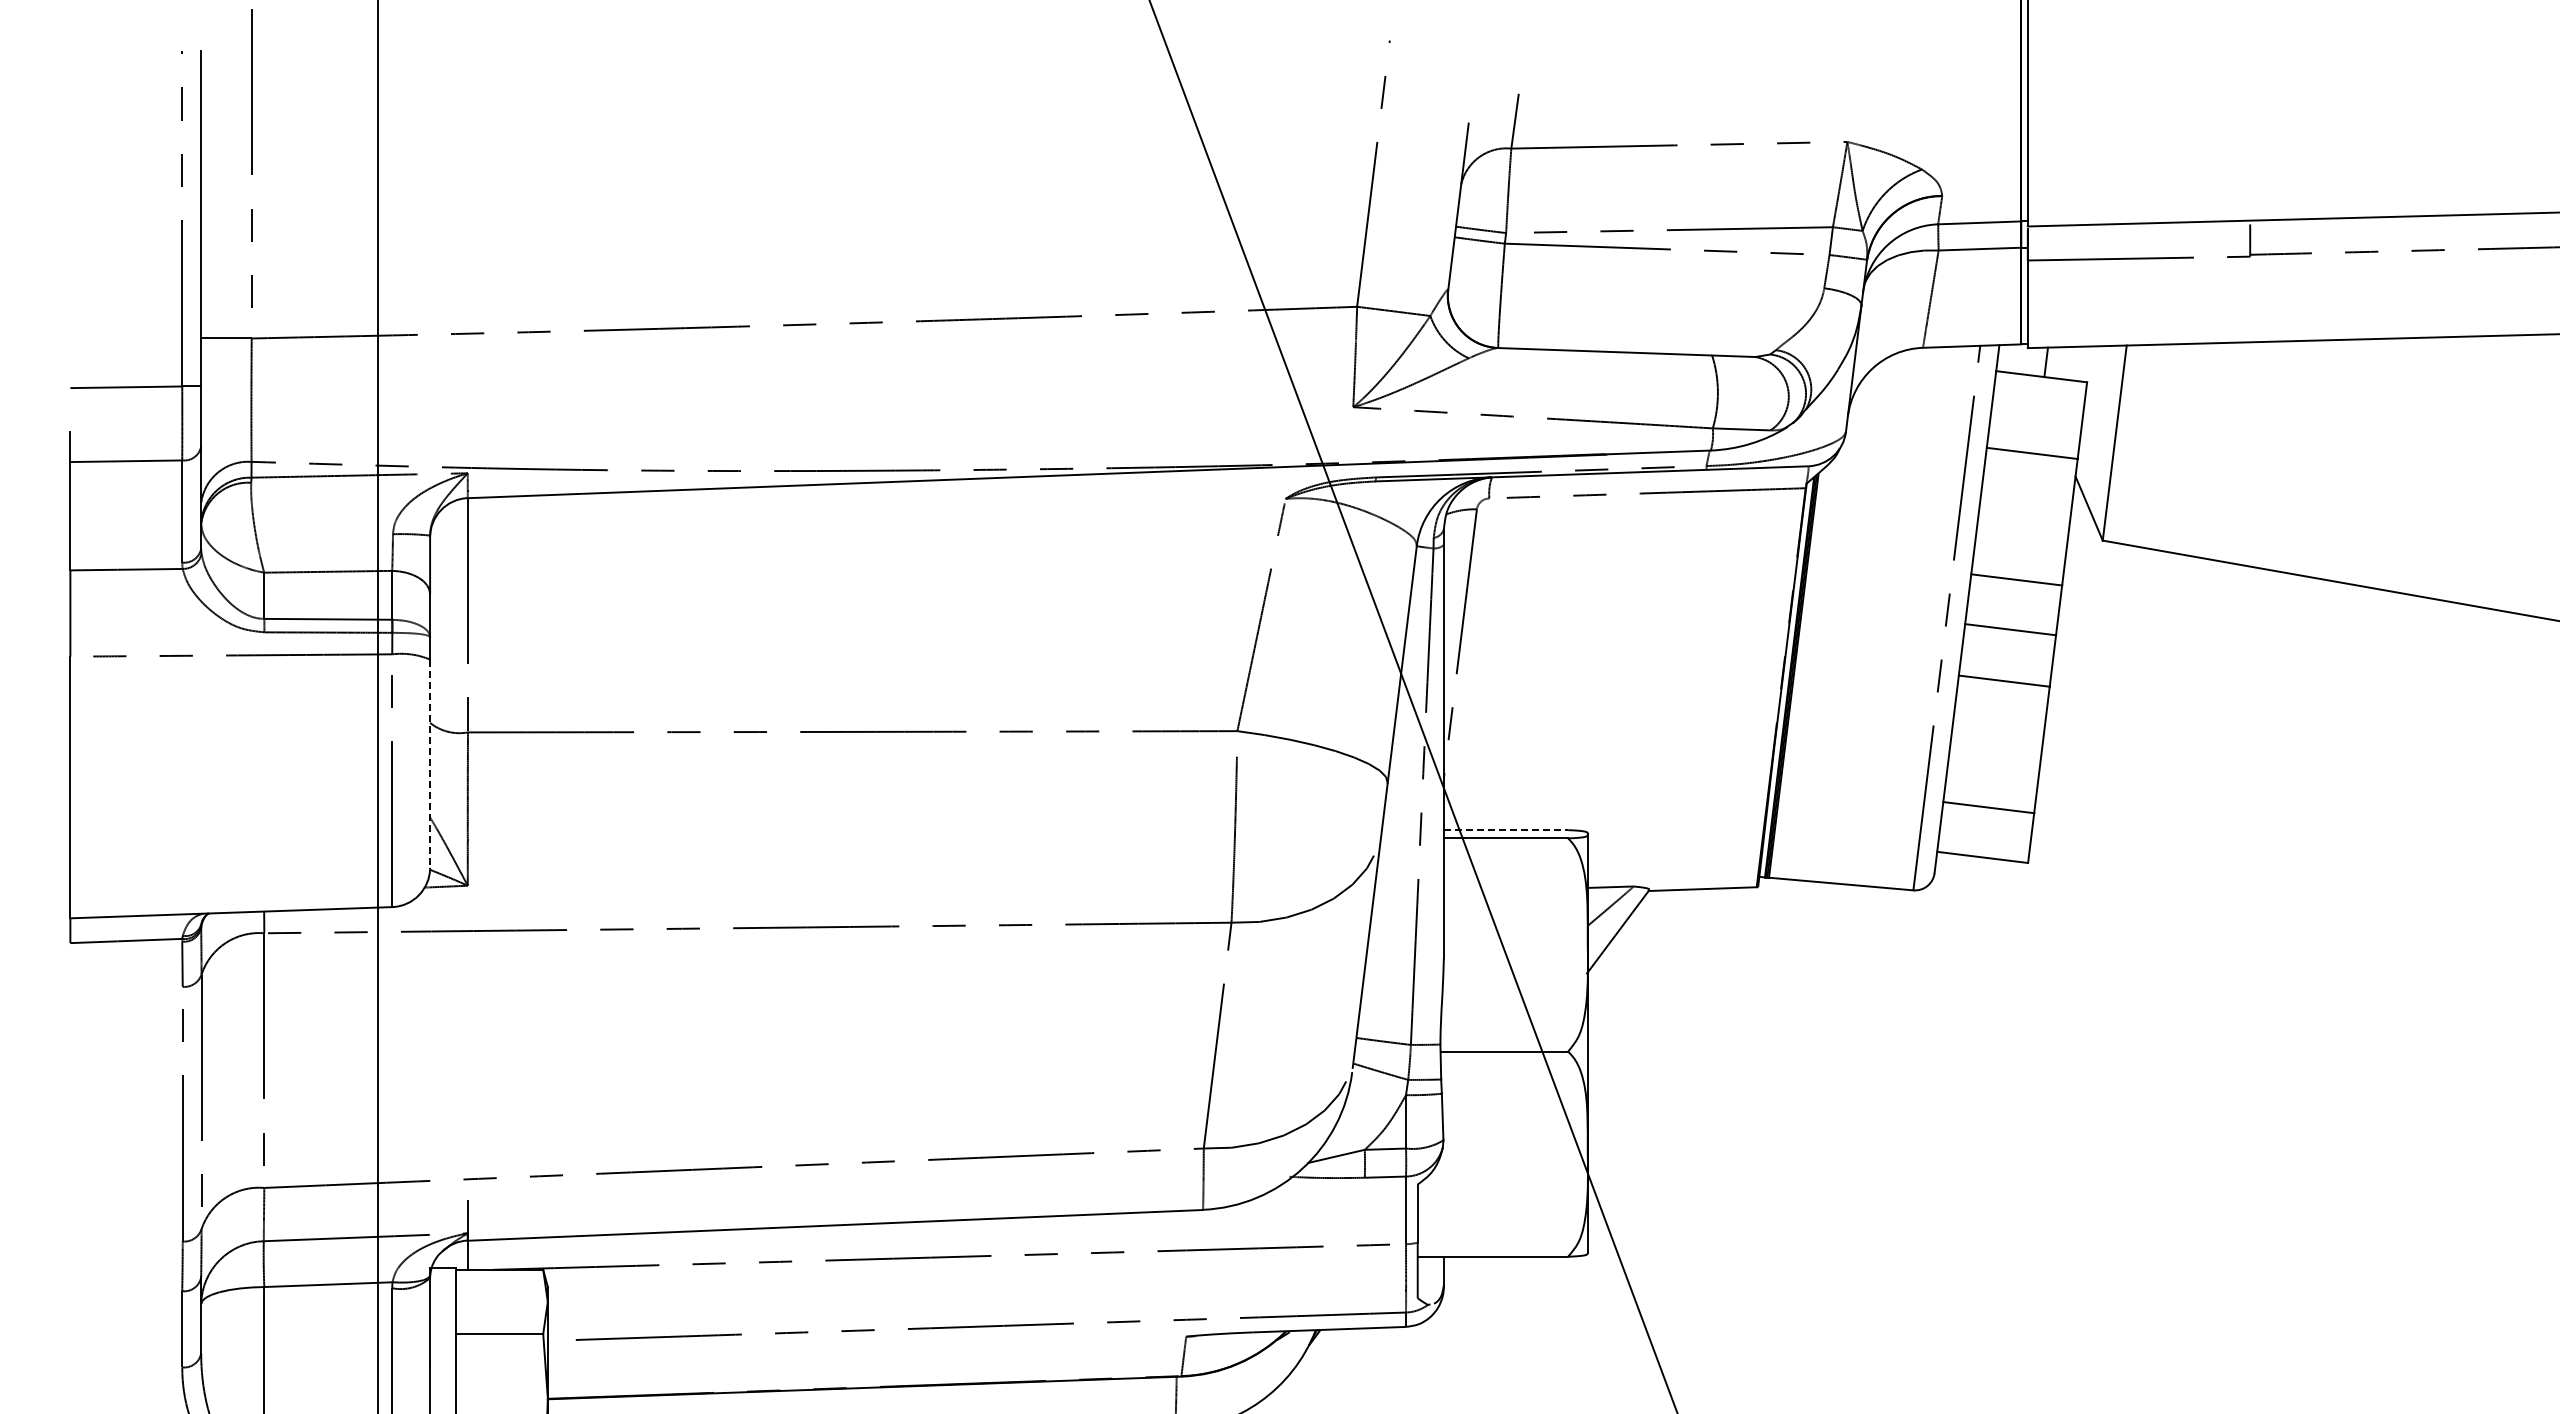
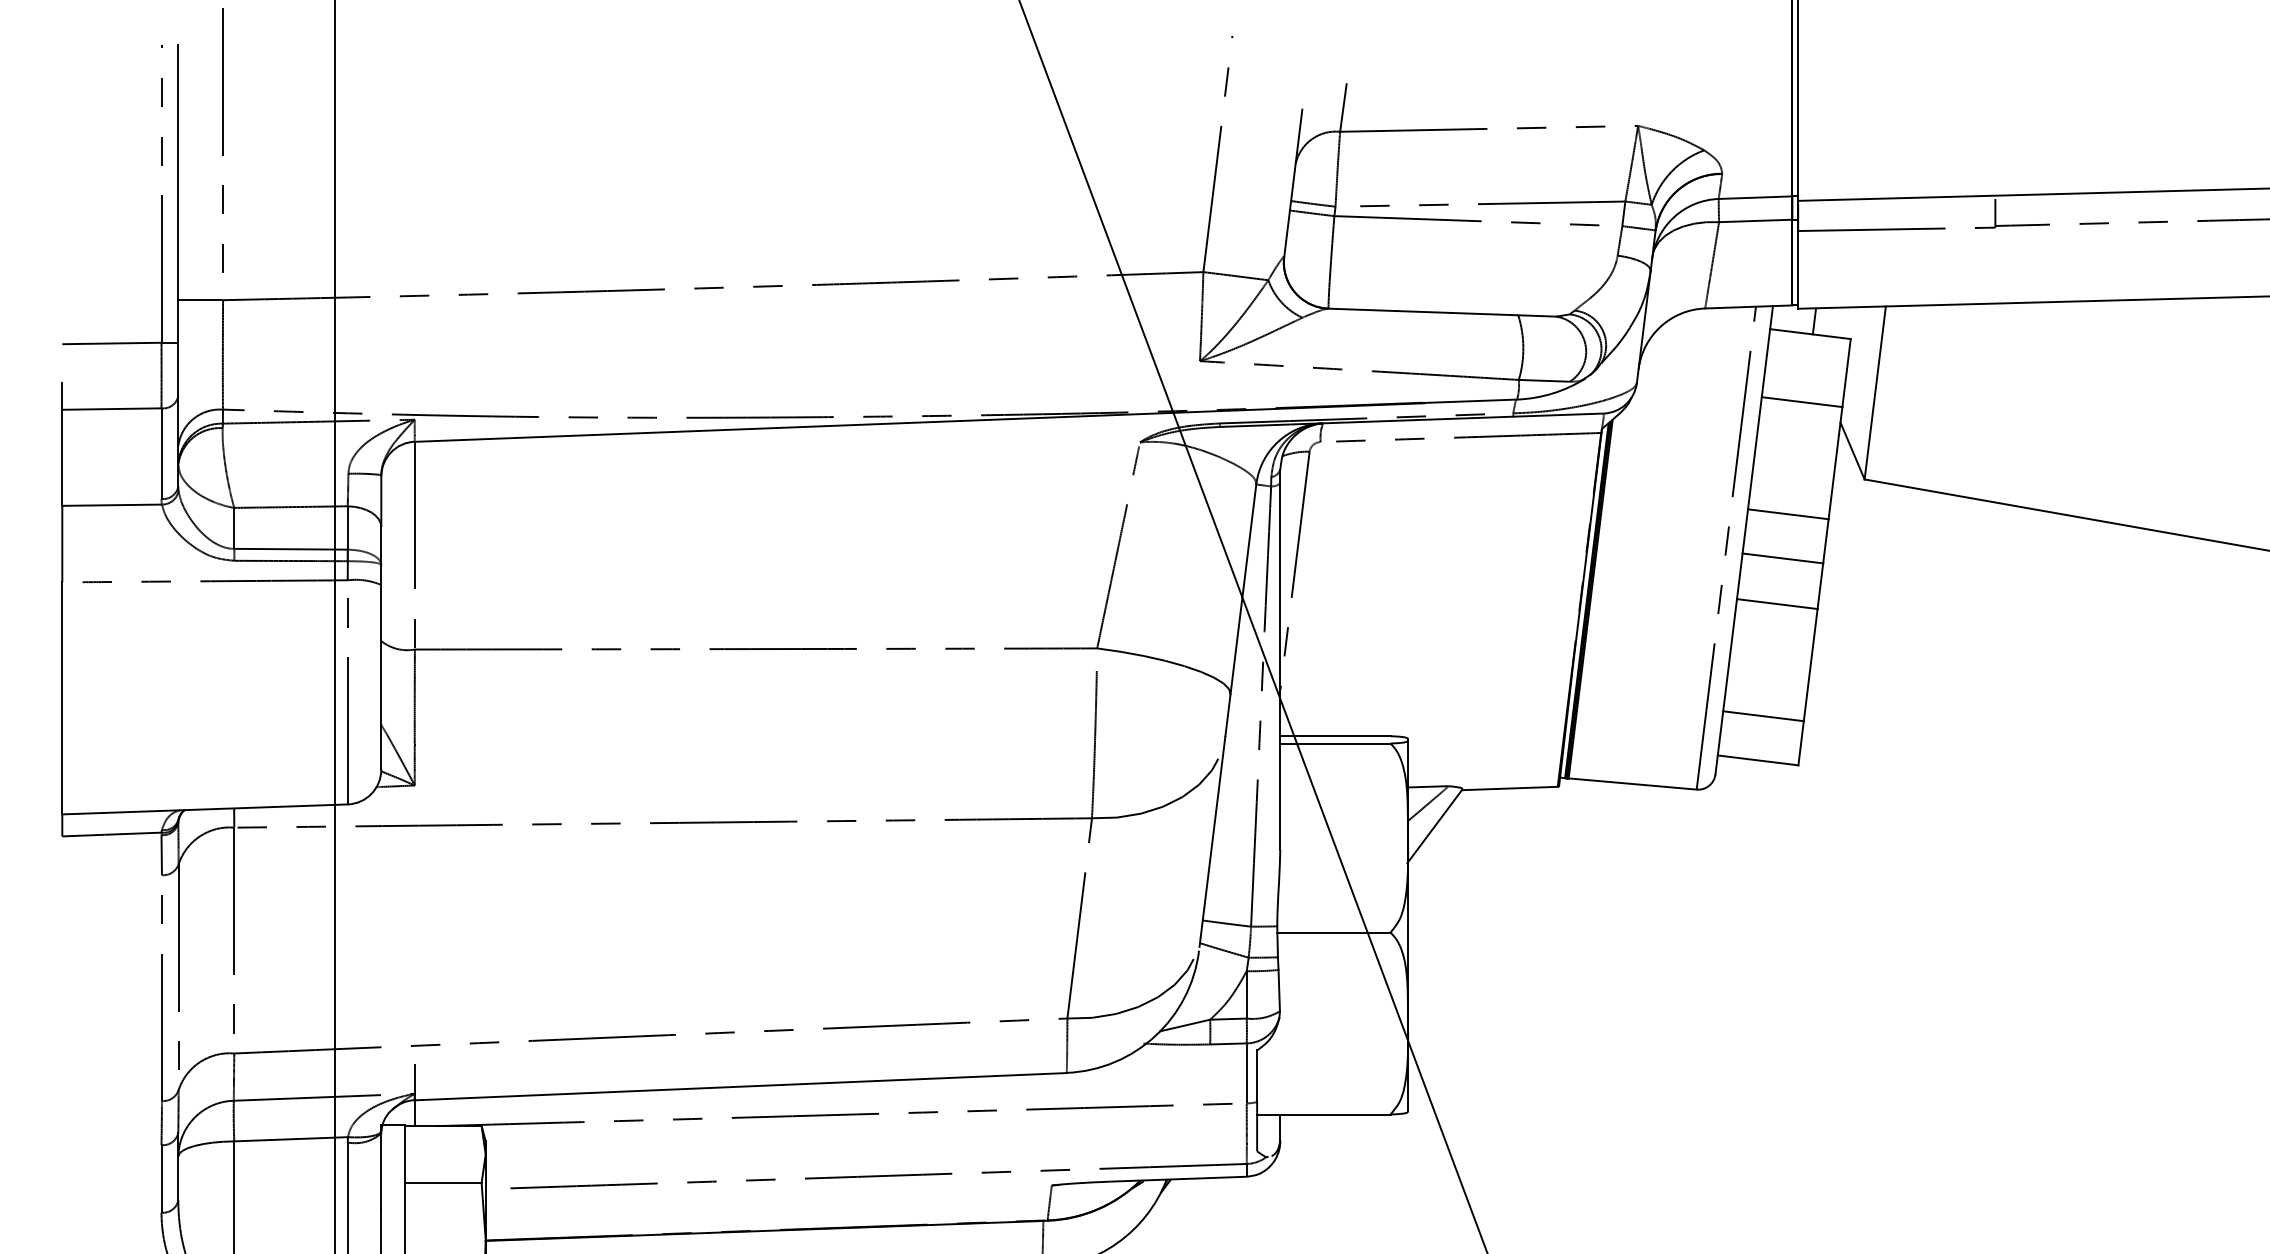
line: (430, 764) -> (381, 677), dashed -> solid
line: (1506, 830) -> (1335, 736), dashed -> solid

